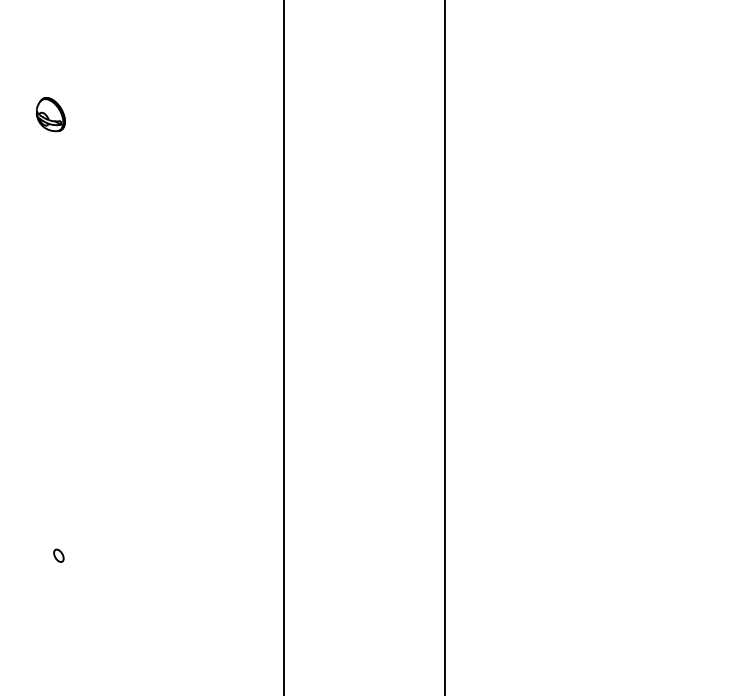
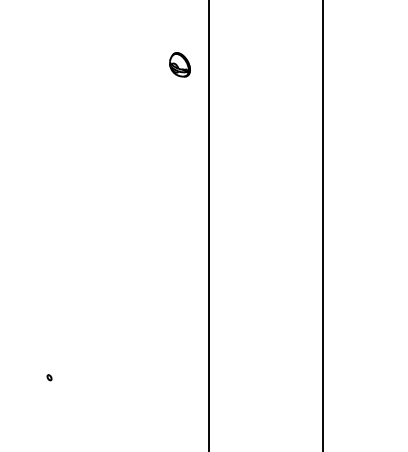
part: (50, 114) -> (179, 64), moved
part: (58, 555) -> (49, 377), size x0.6

